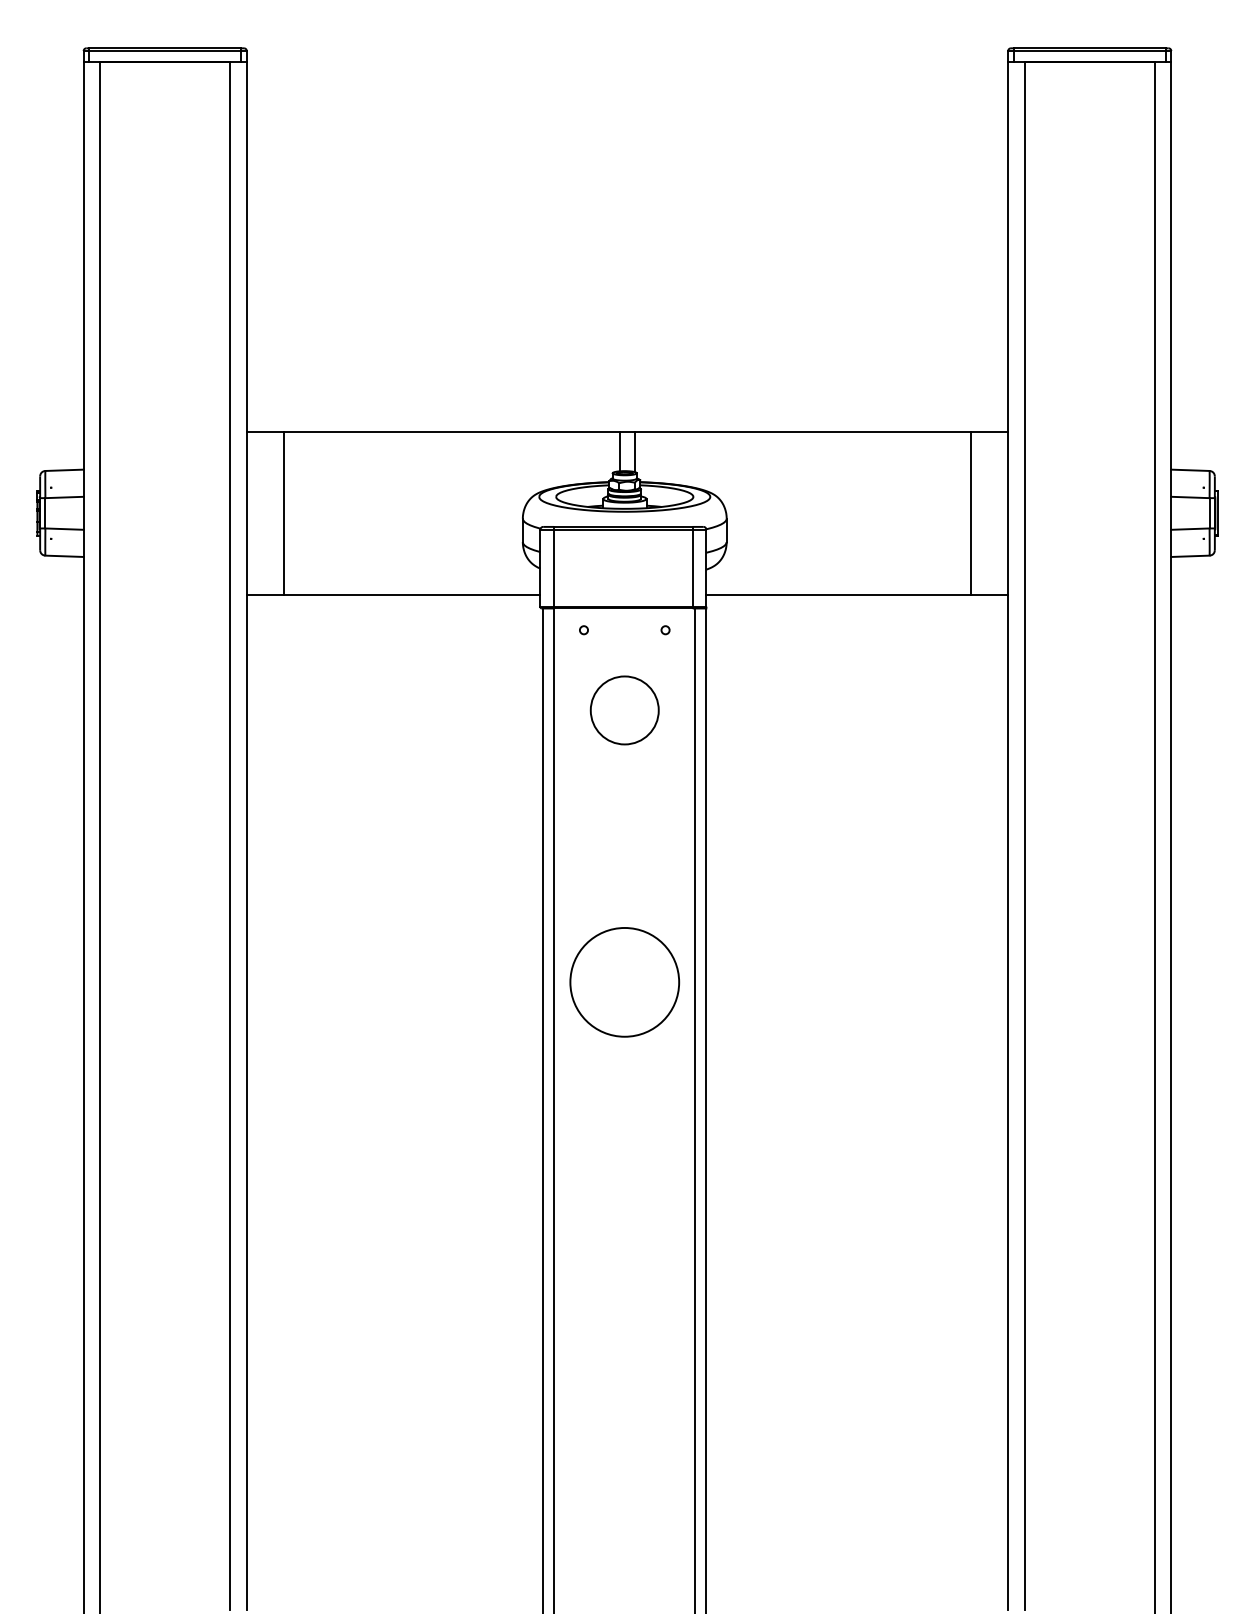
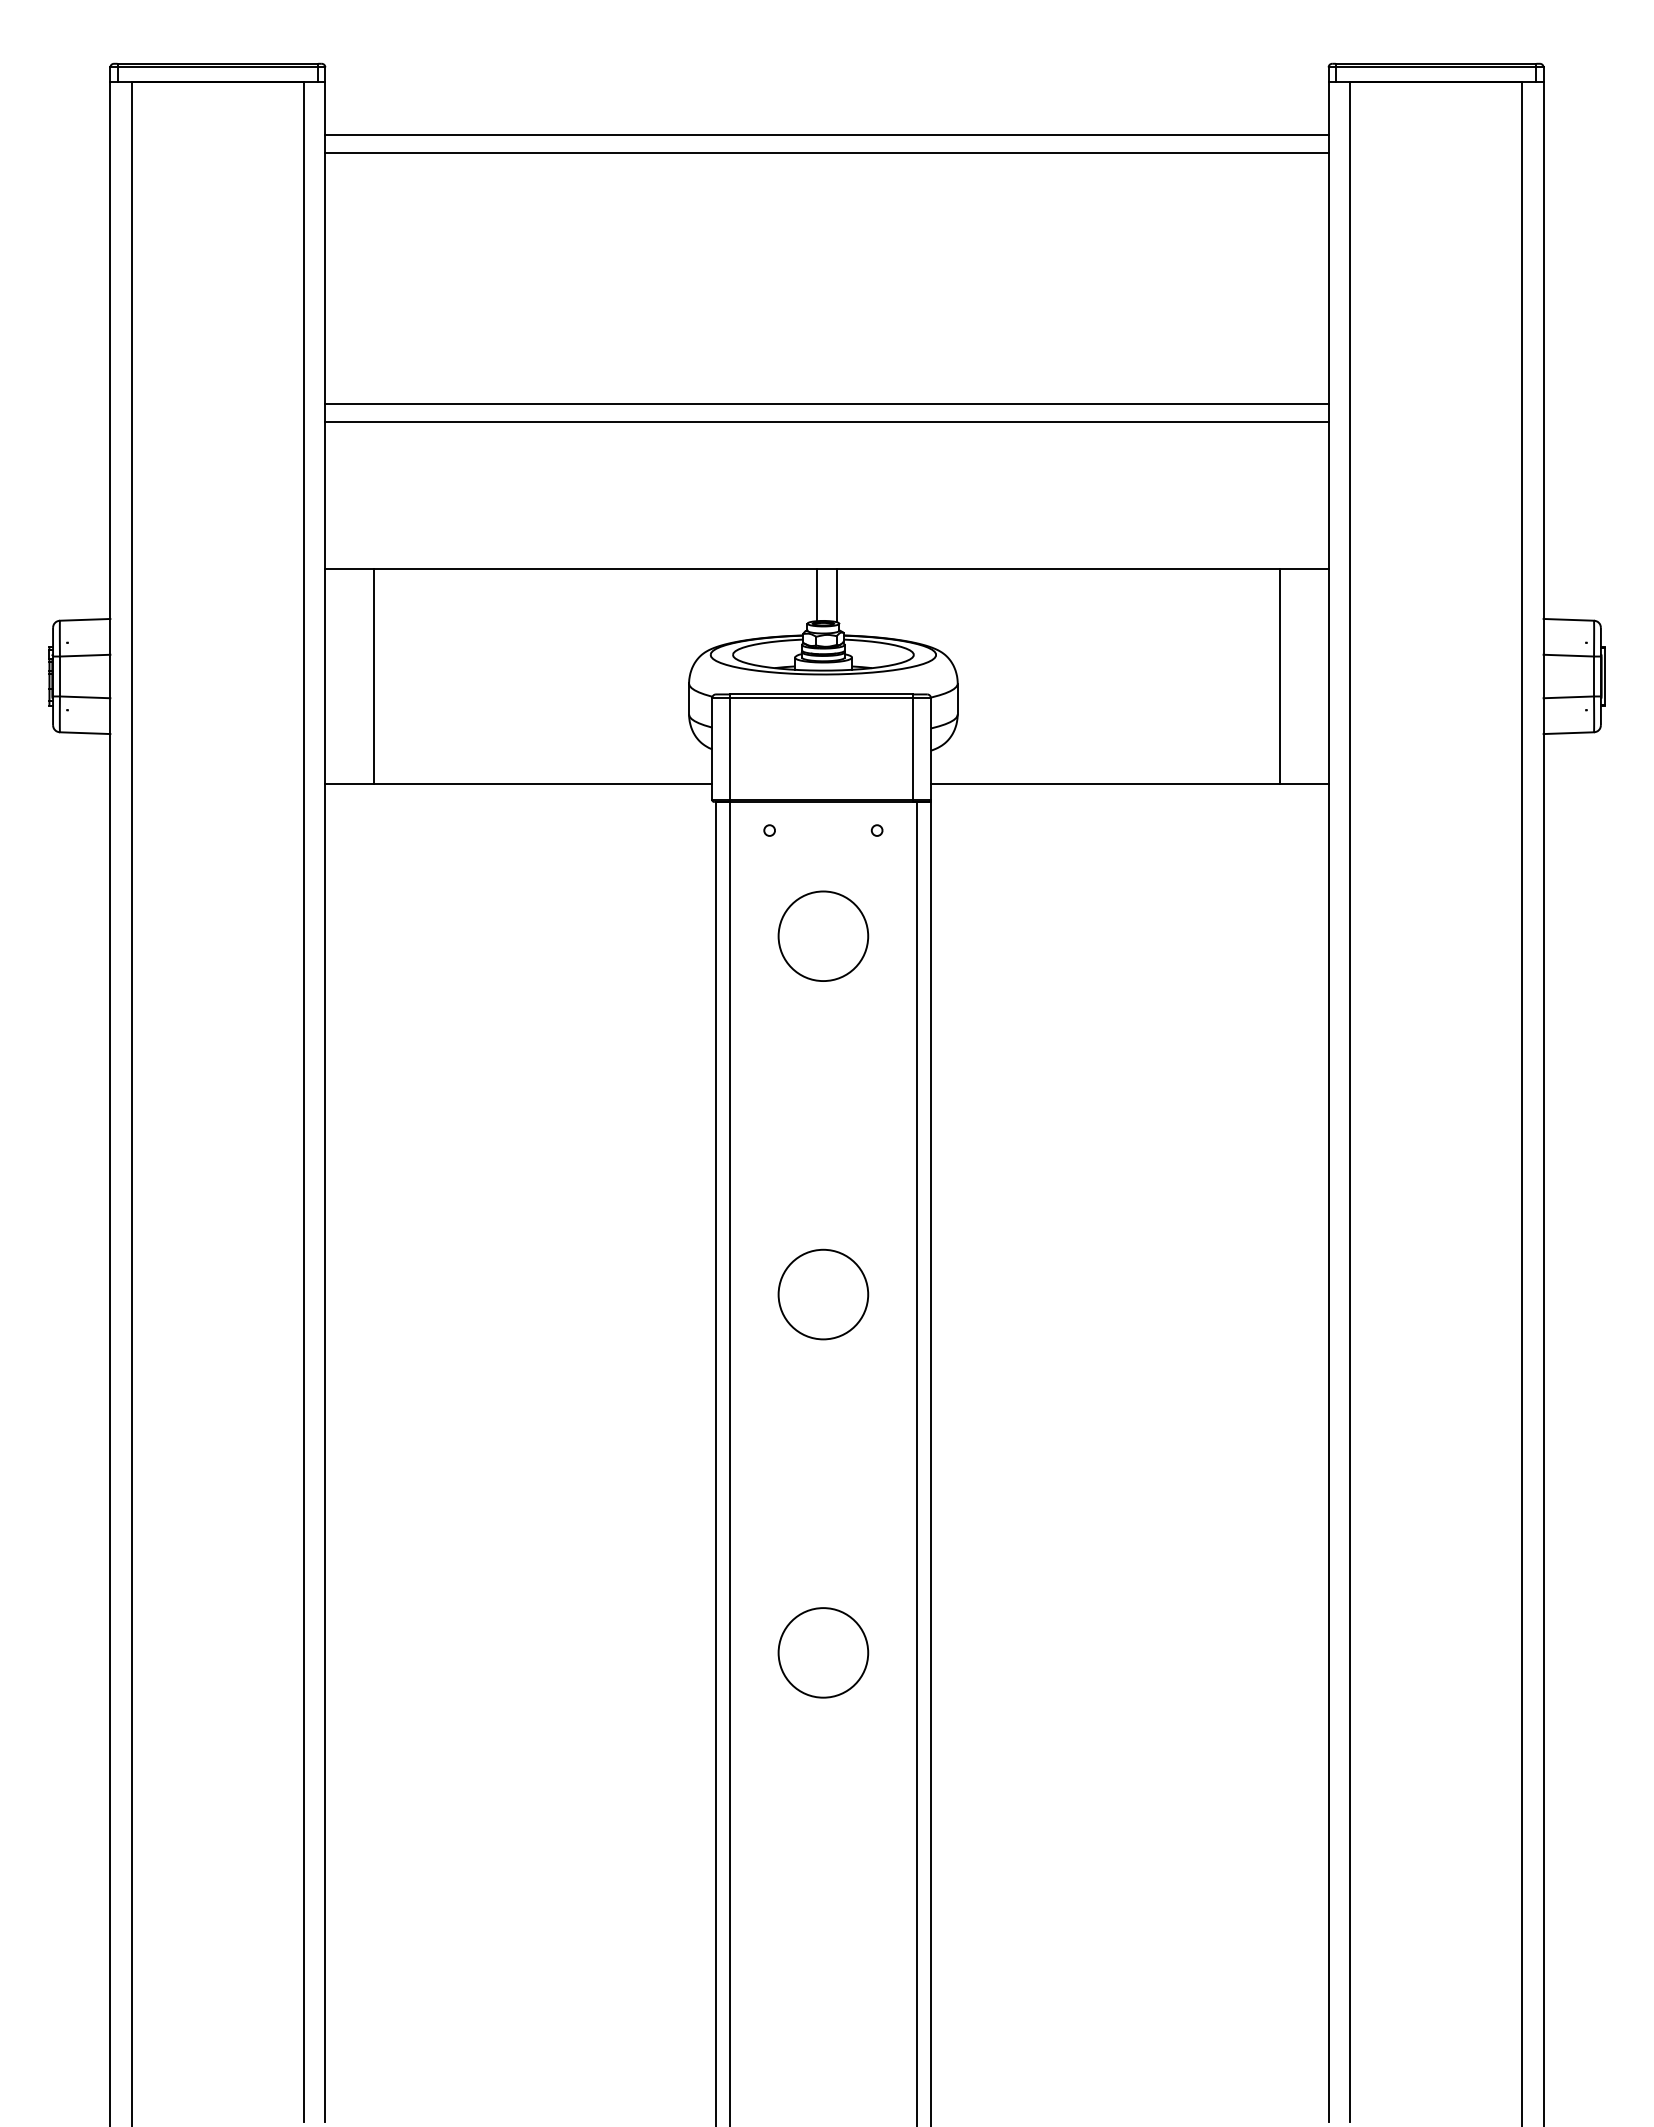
line: (627, 102) -> (826, 135), added
line: (627, 116) -> (826, 153), added
line: (627, 306) -> (826, 404), added
line: (627, 320) -> (826, 422), added
circle: (624, 982) -> (823, 1294), size x0.62
circle: (624, 1253) -> (823, 1652), added

